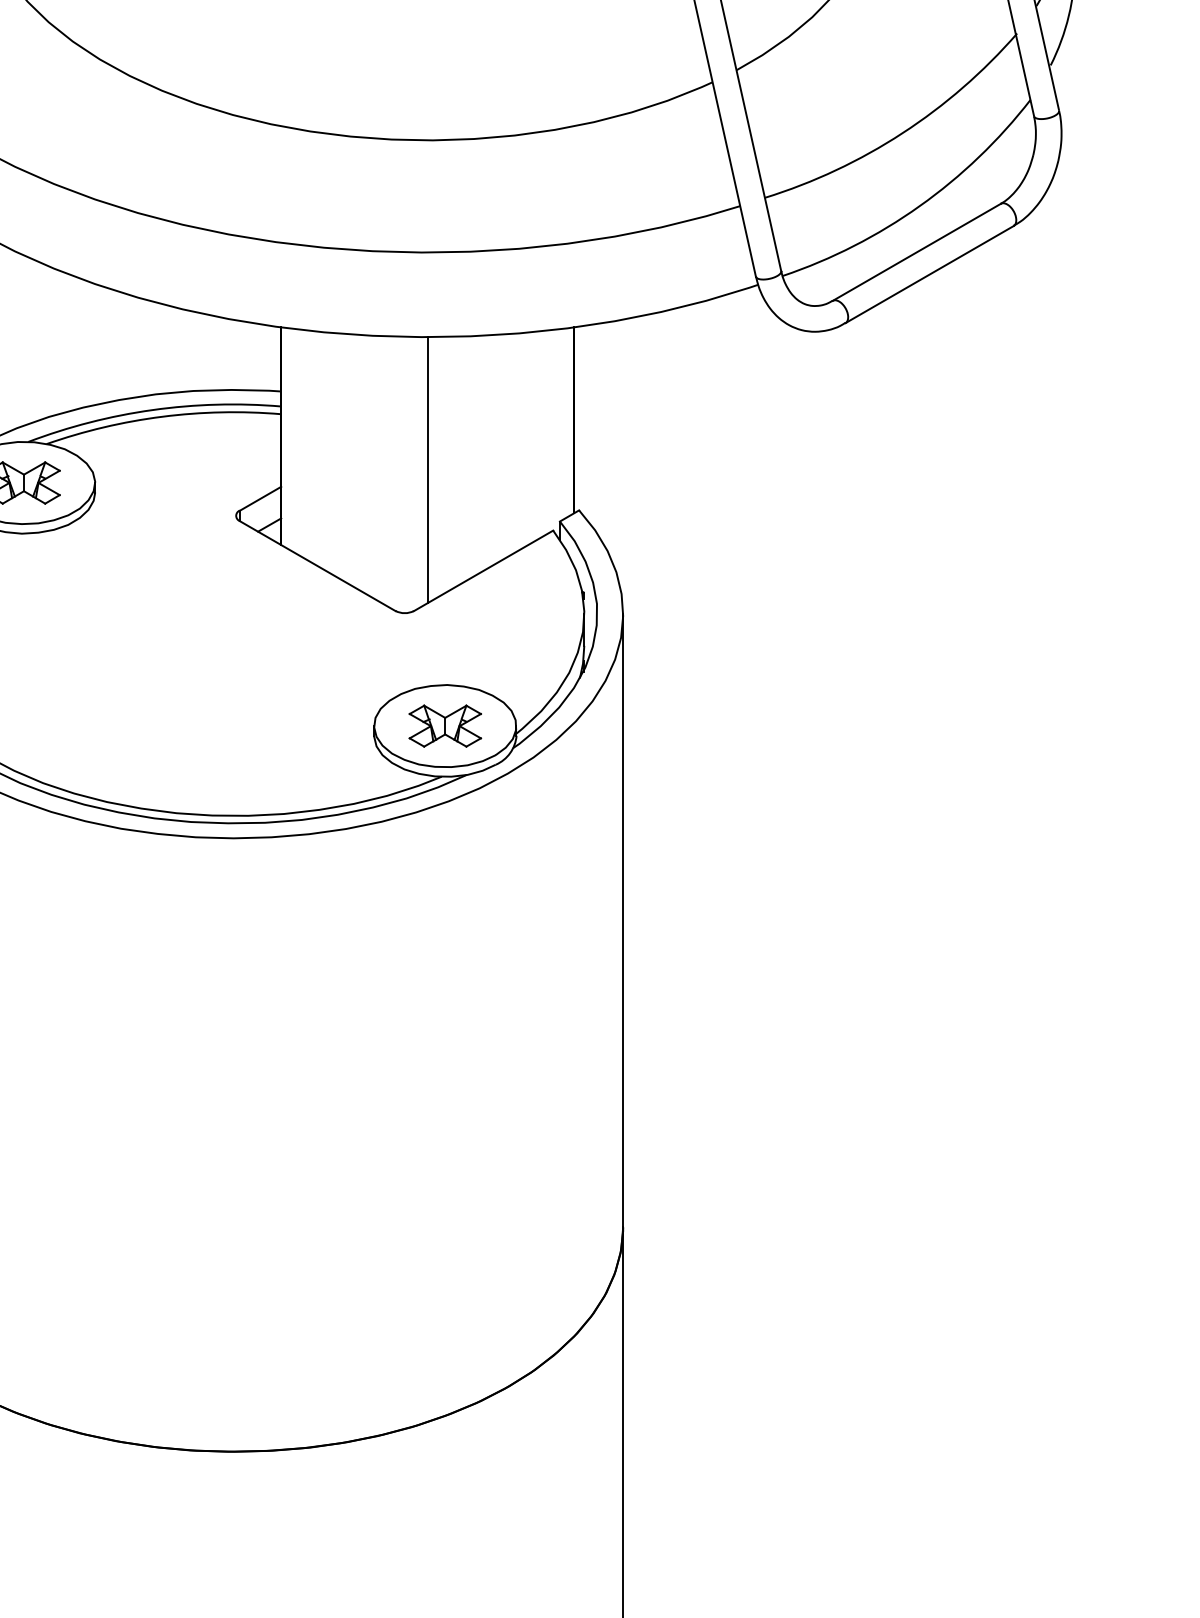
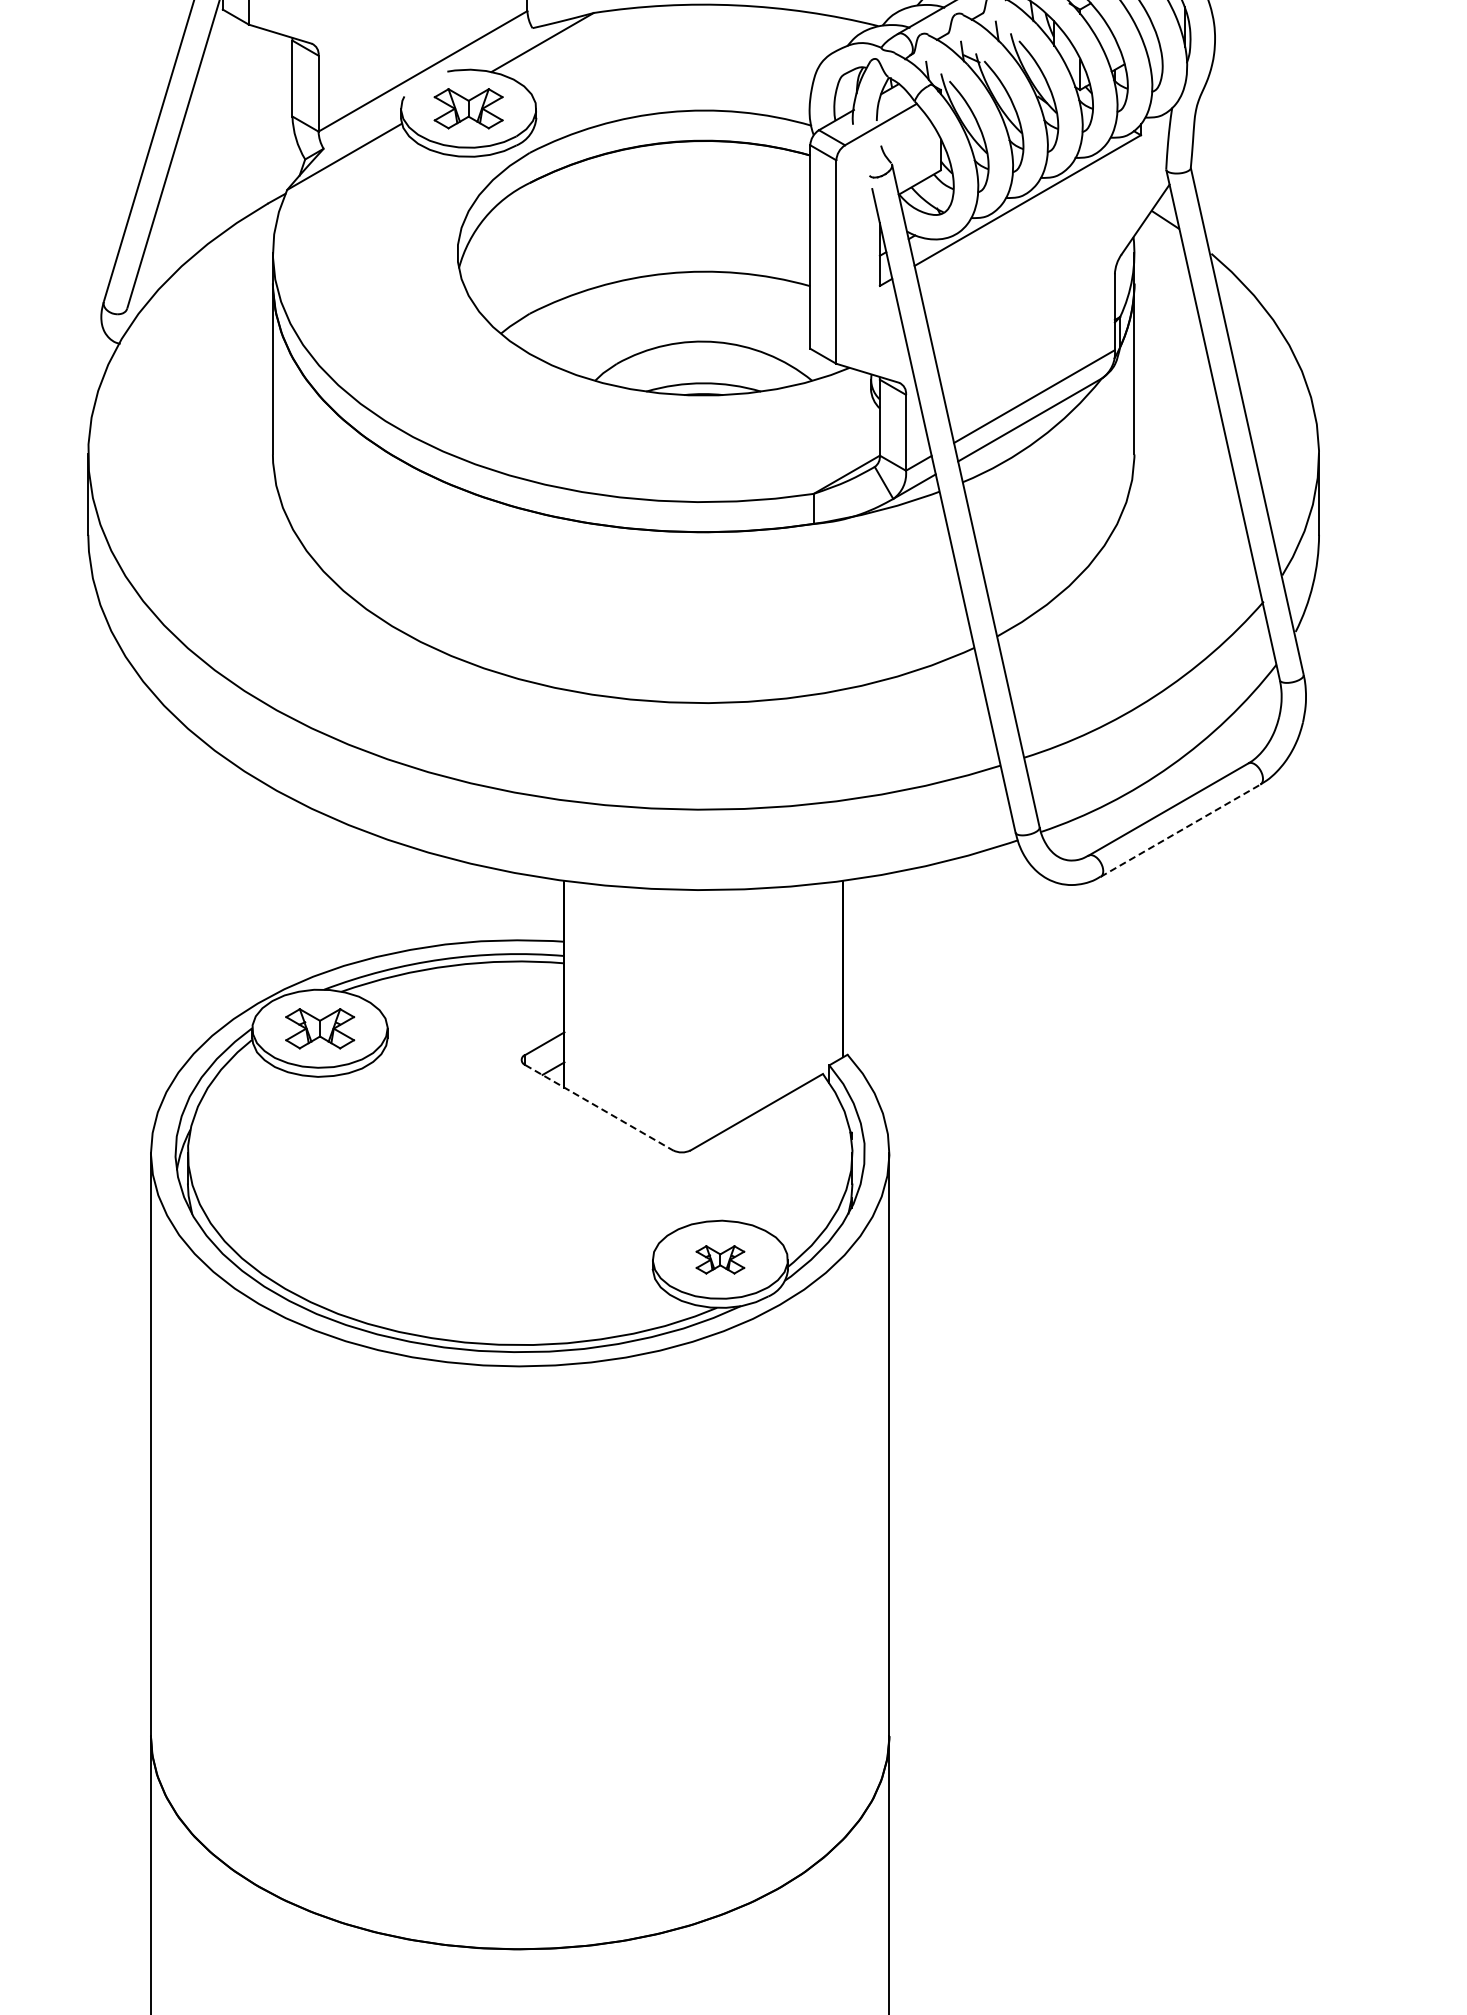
line: (929, 274) -> (1180, 830), solid -> dashed
line: (427, 470) -> (703, 1016), removed
line: (318, 566) -> (599, 1108), solid -> dashed
part: (445, 725) -> (720, 1259), size x0.7

